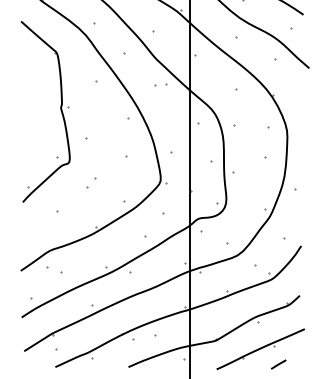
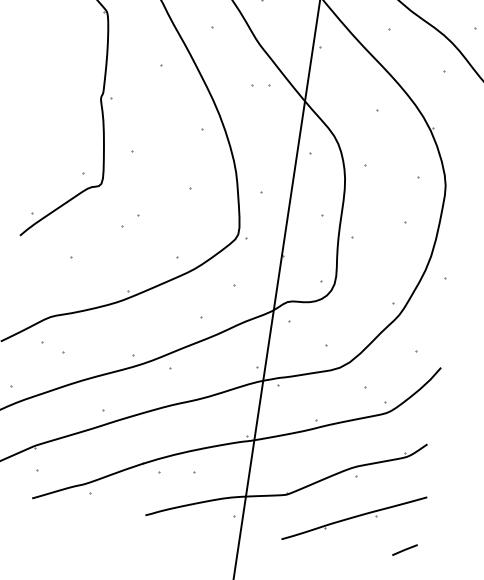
line: (278, 364) -> (404, 549), moved

